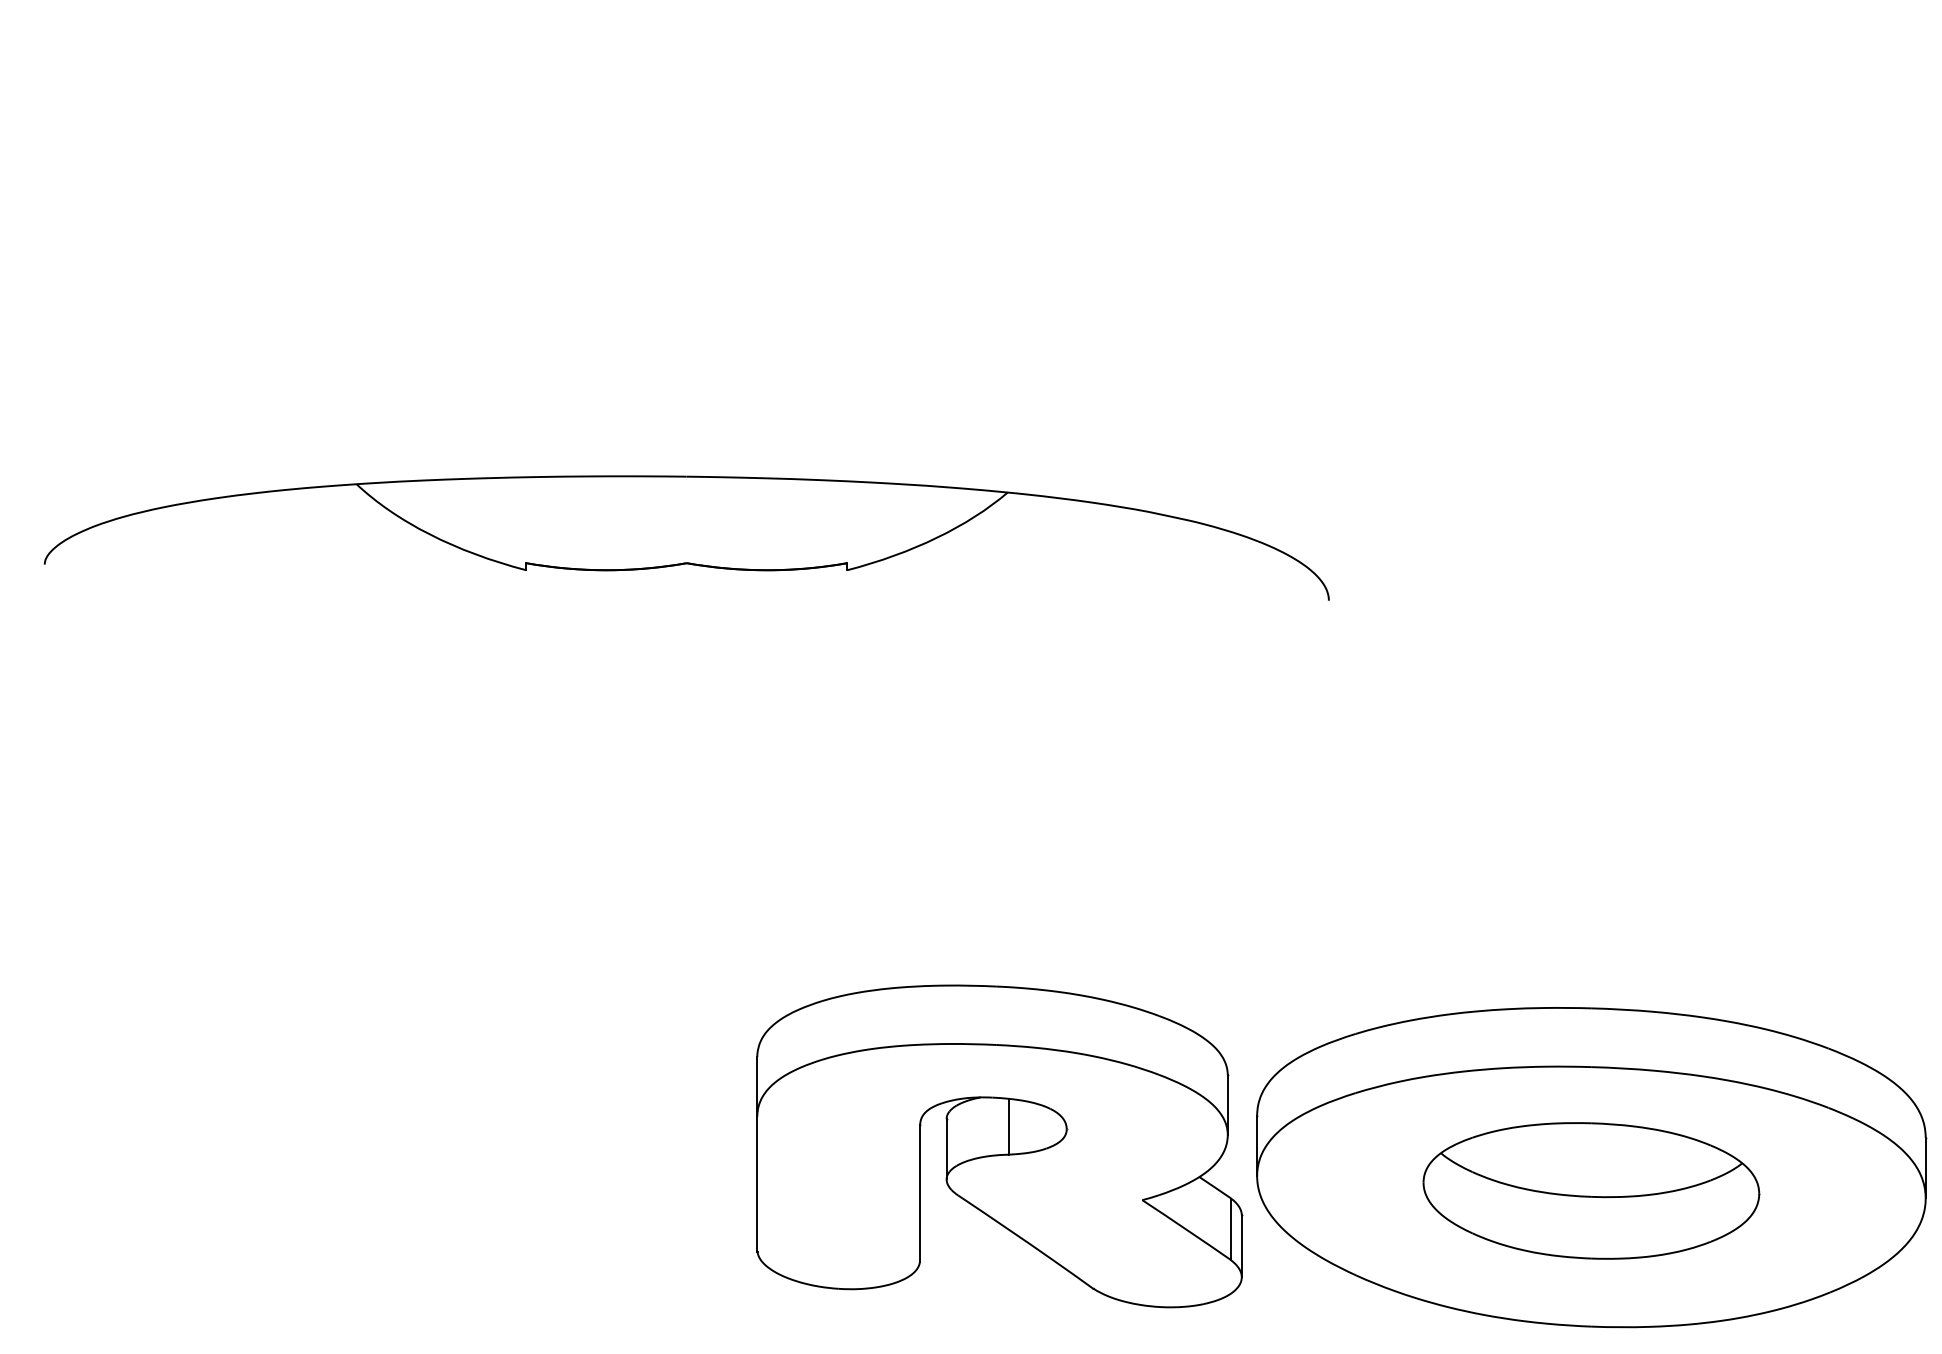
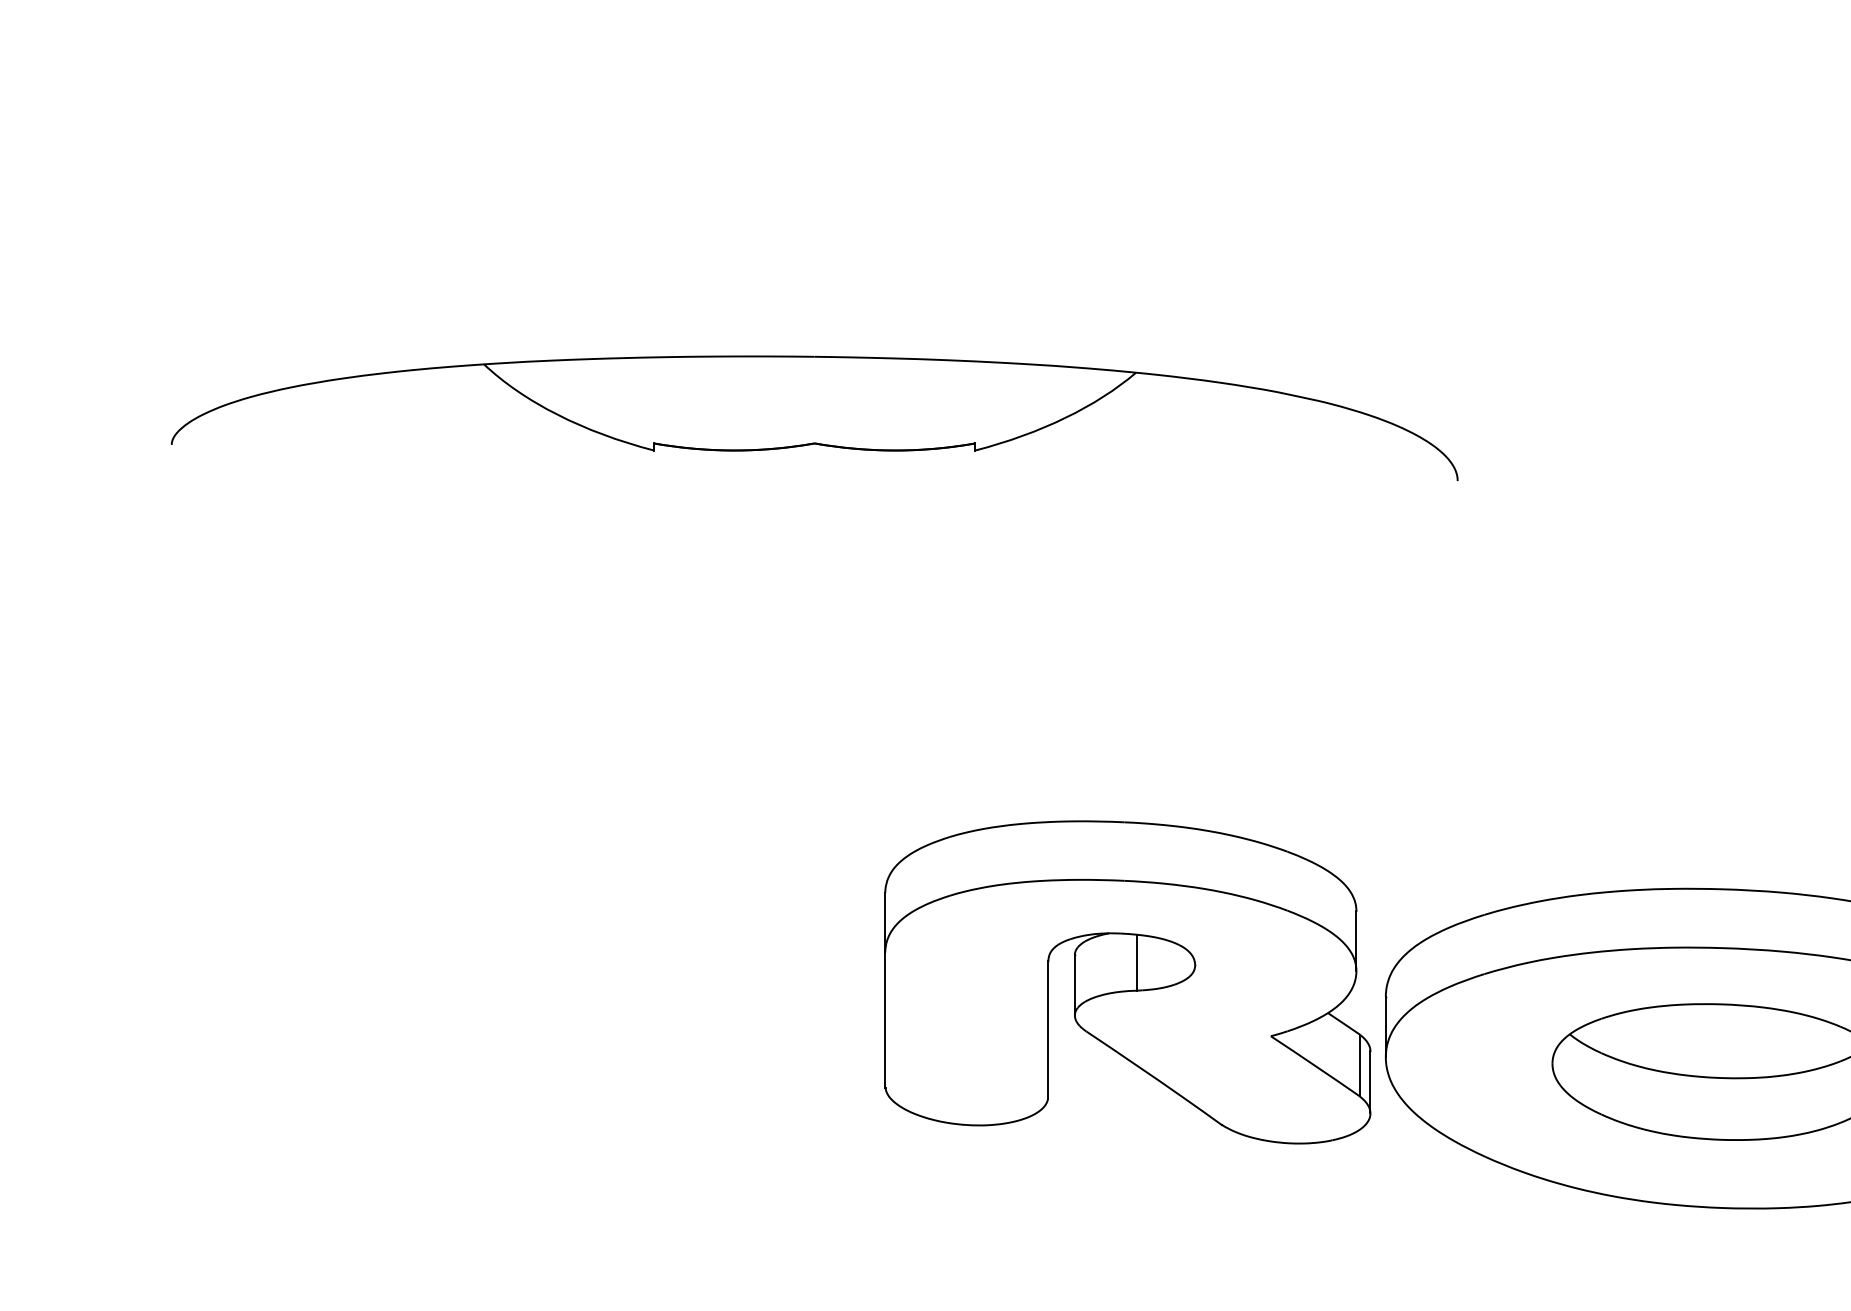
part: (999, 1146) -> (1127, 982), moved

